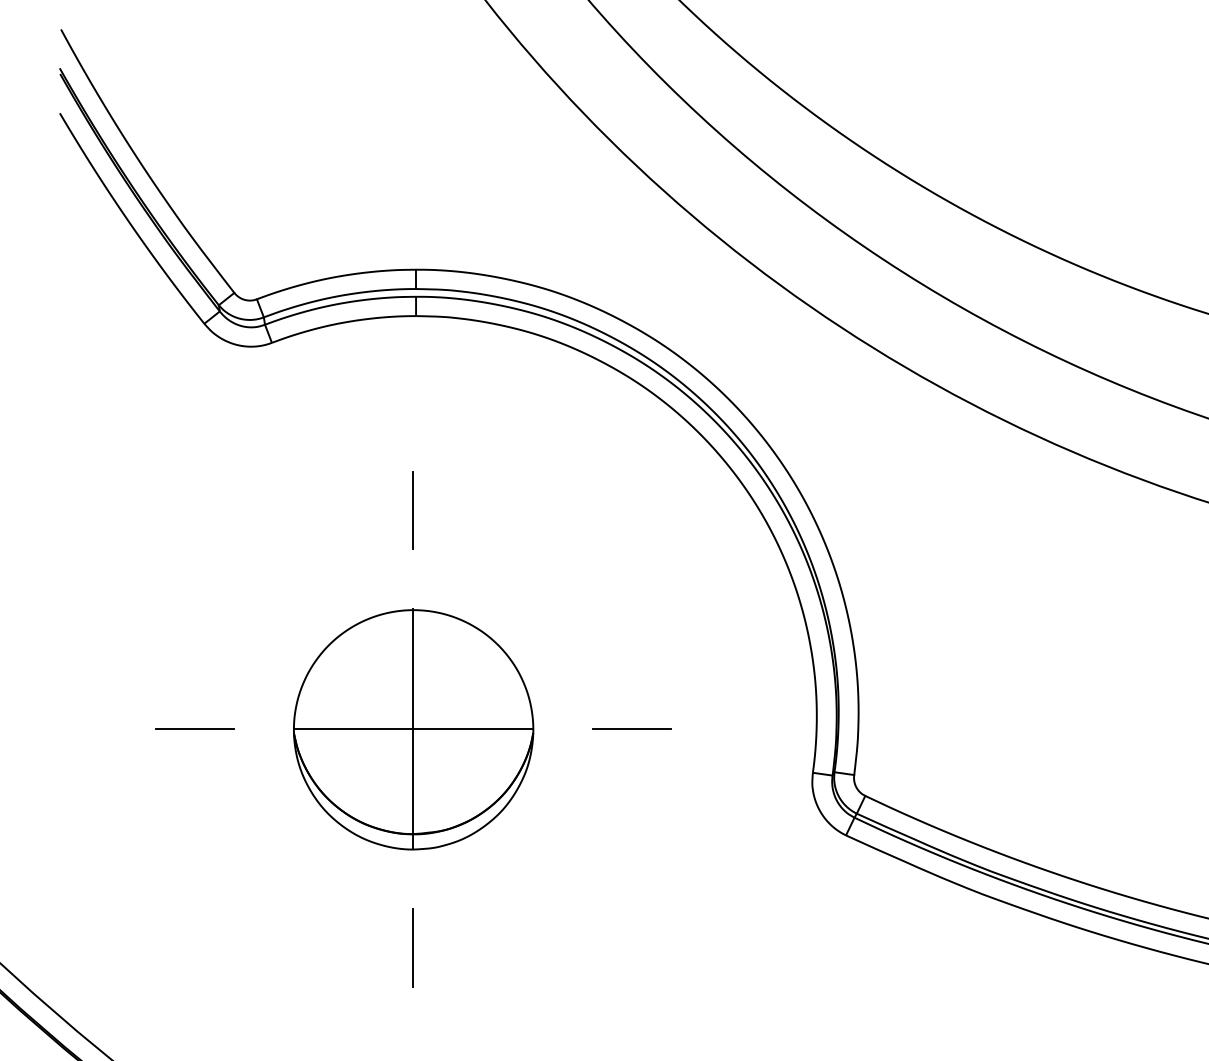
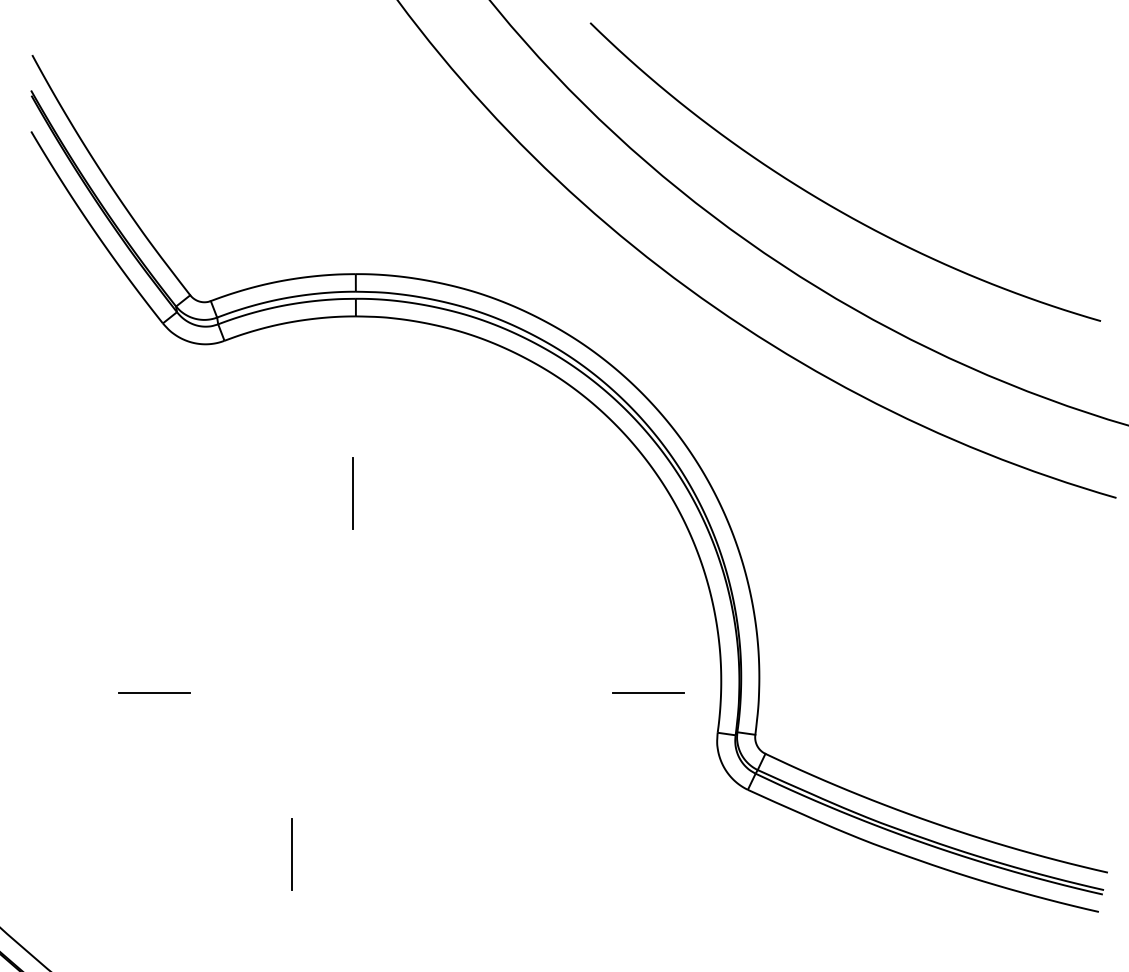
line: (631, 728) -> (648, 692), moved
part: (413, 729) -> (353, 693), removed
line: (412, 948) -> (291, 854), moved

